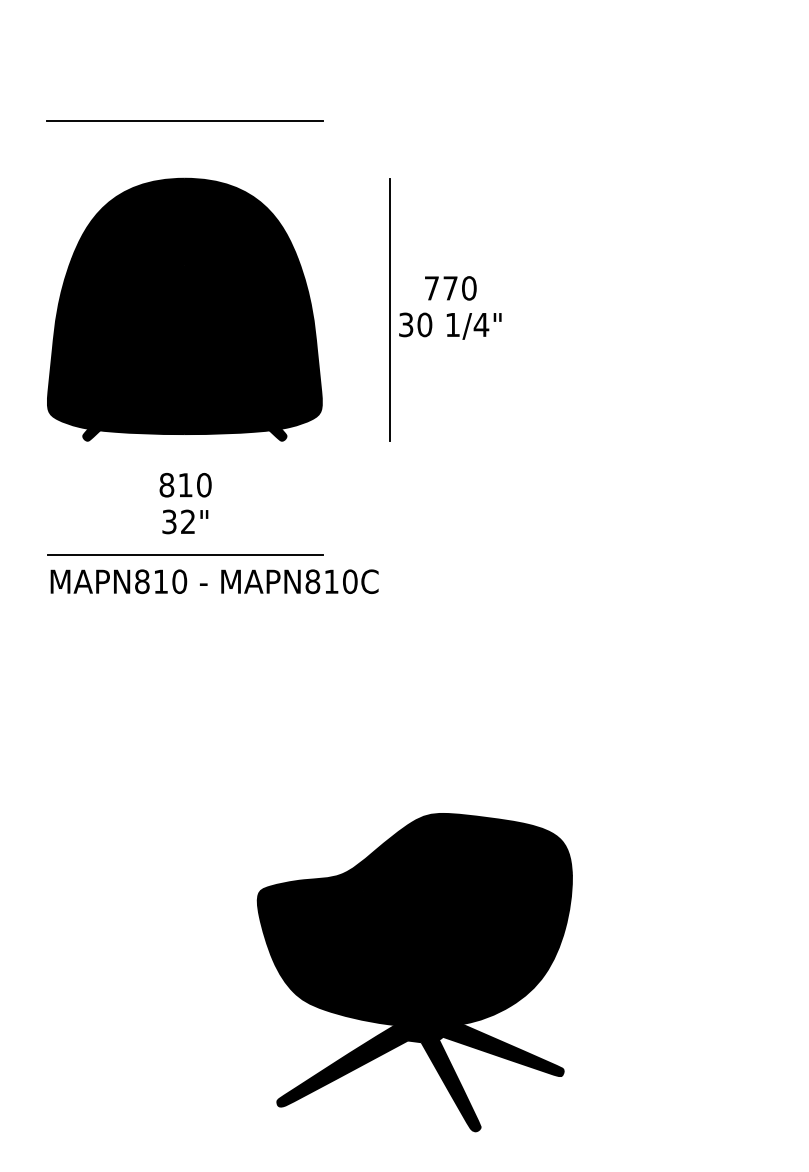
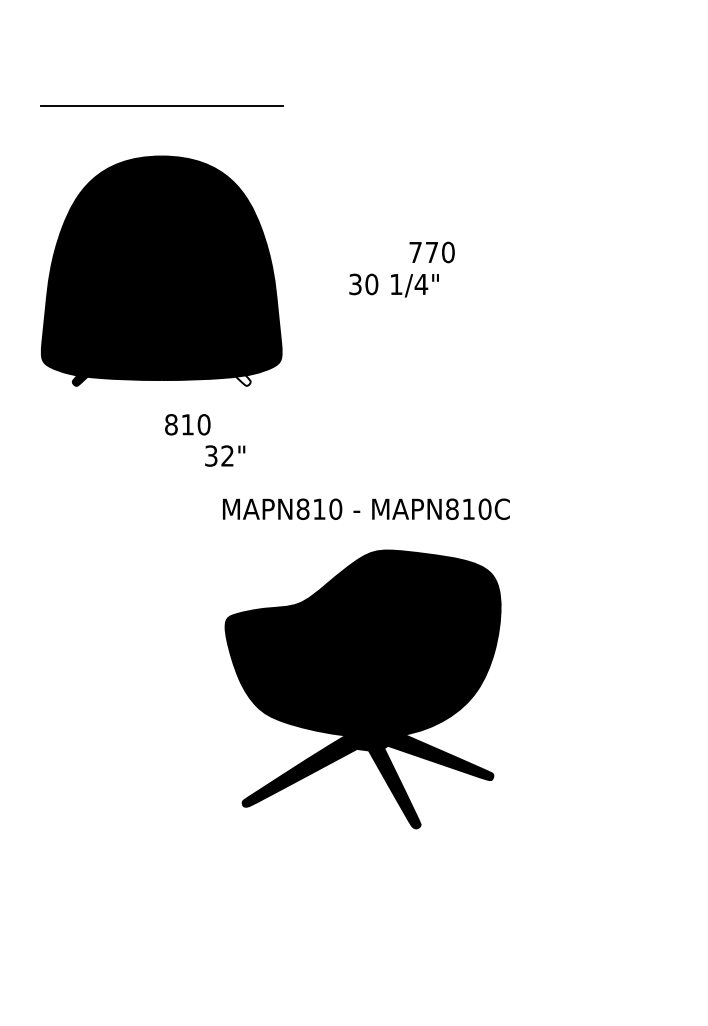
text: (450, 288) -> (431, 252), moved
line: (389, 309) -> (340, 270), removed
fill: (277, 434) -> (242, 380), removed
text: (185, 485) -> (187, 425), moved
text: (185, 521) -> (225, 455), moved
line: (185, 554) -> (162, 485), removed
text: (214, 581) -> (366, 509), moved
part: (414, 972) -> (362, 689), moved

